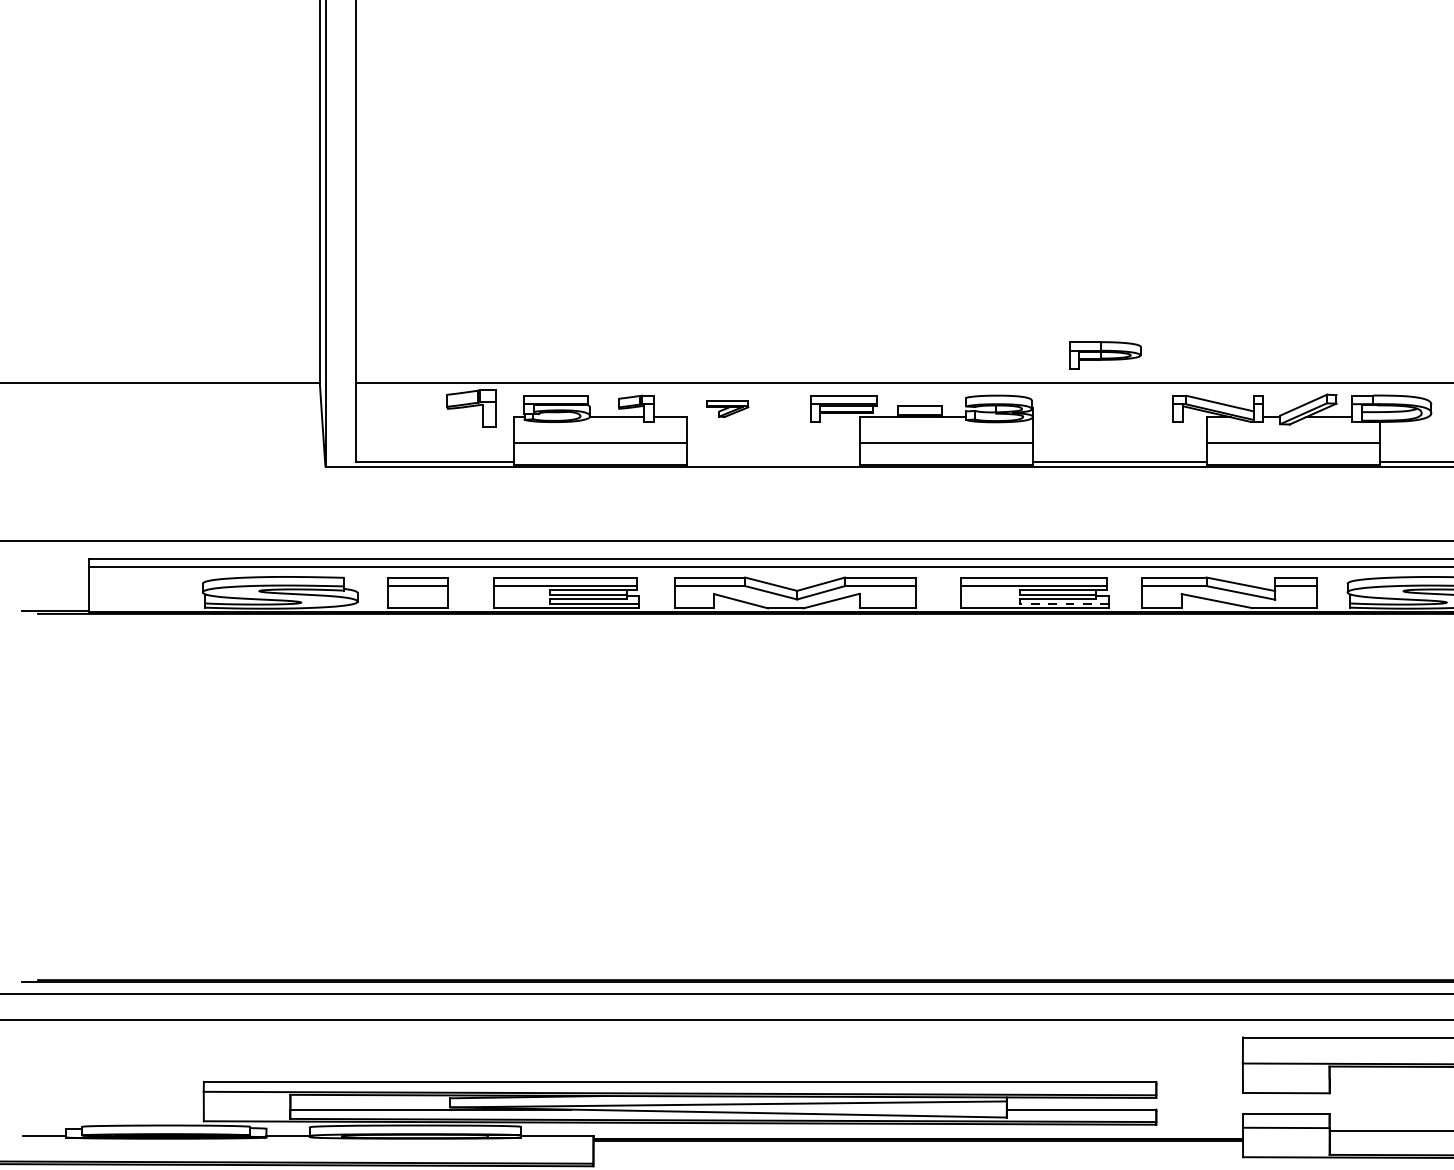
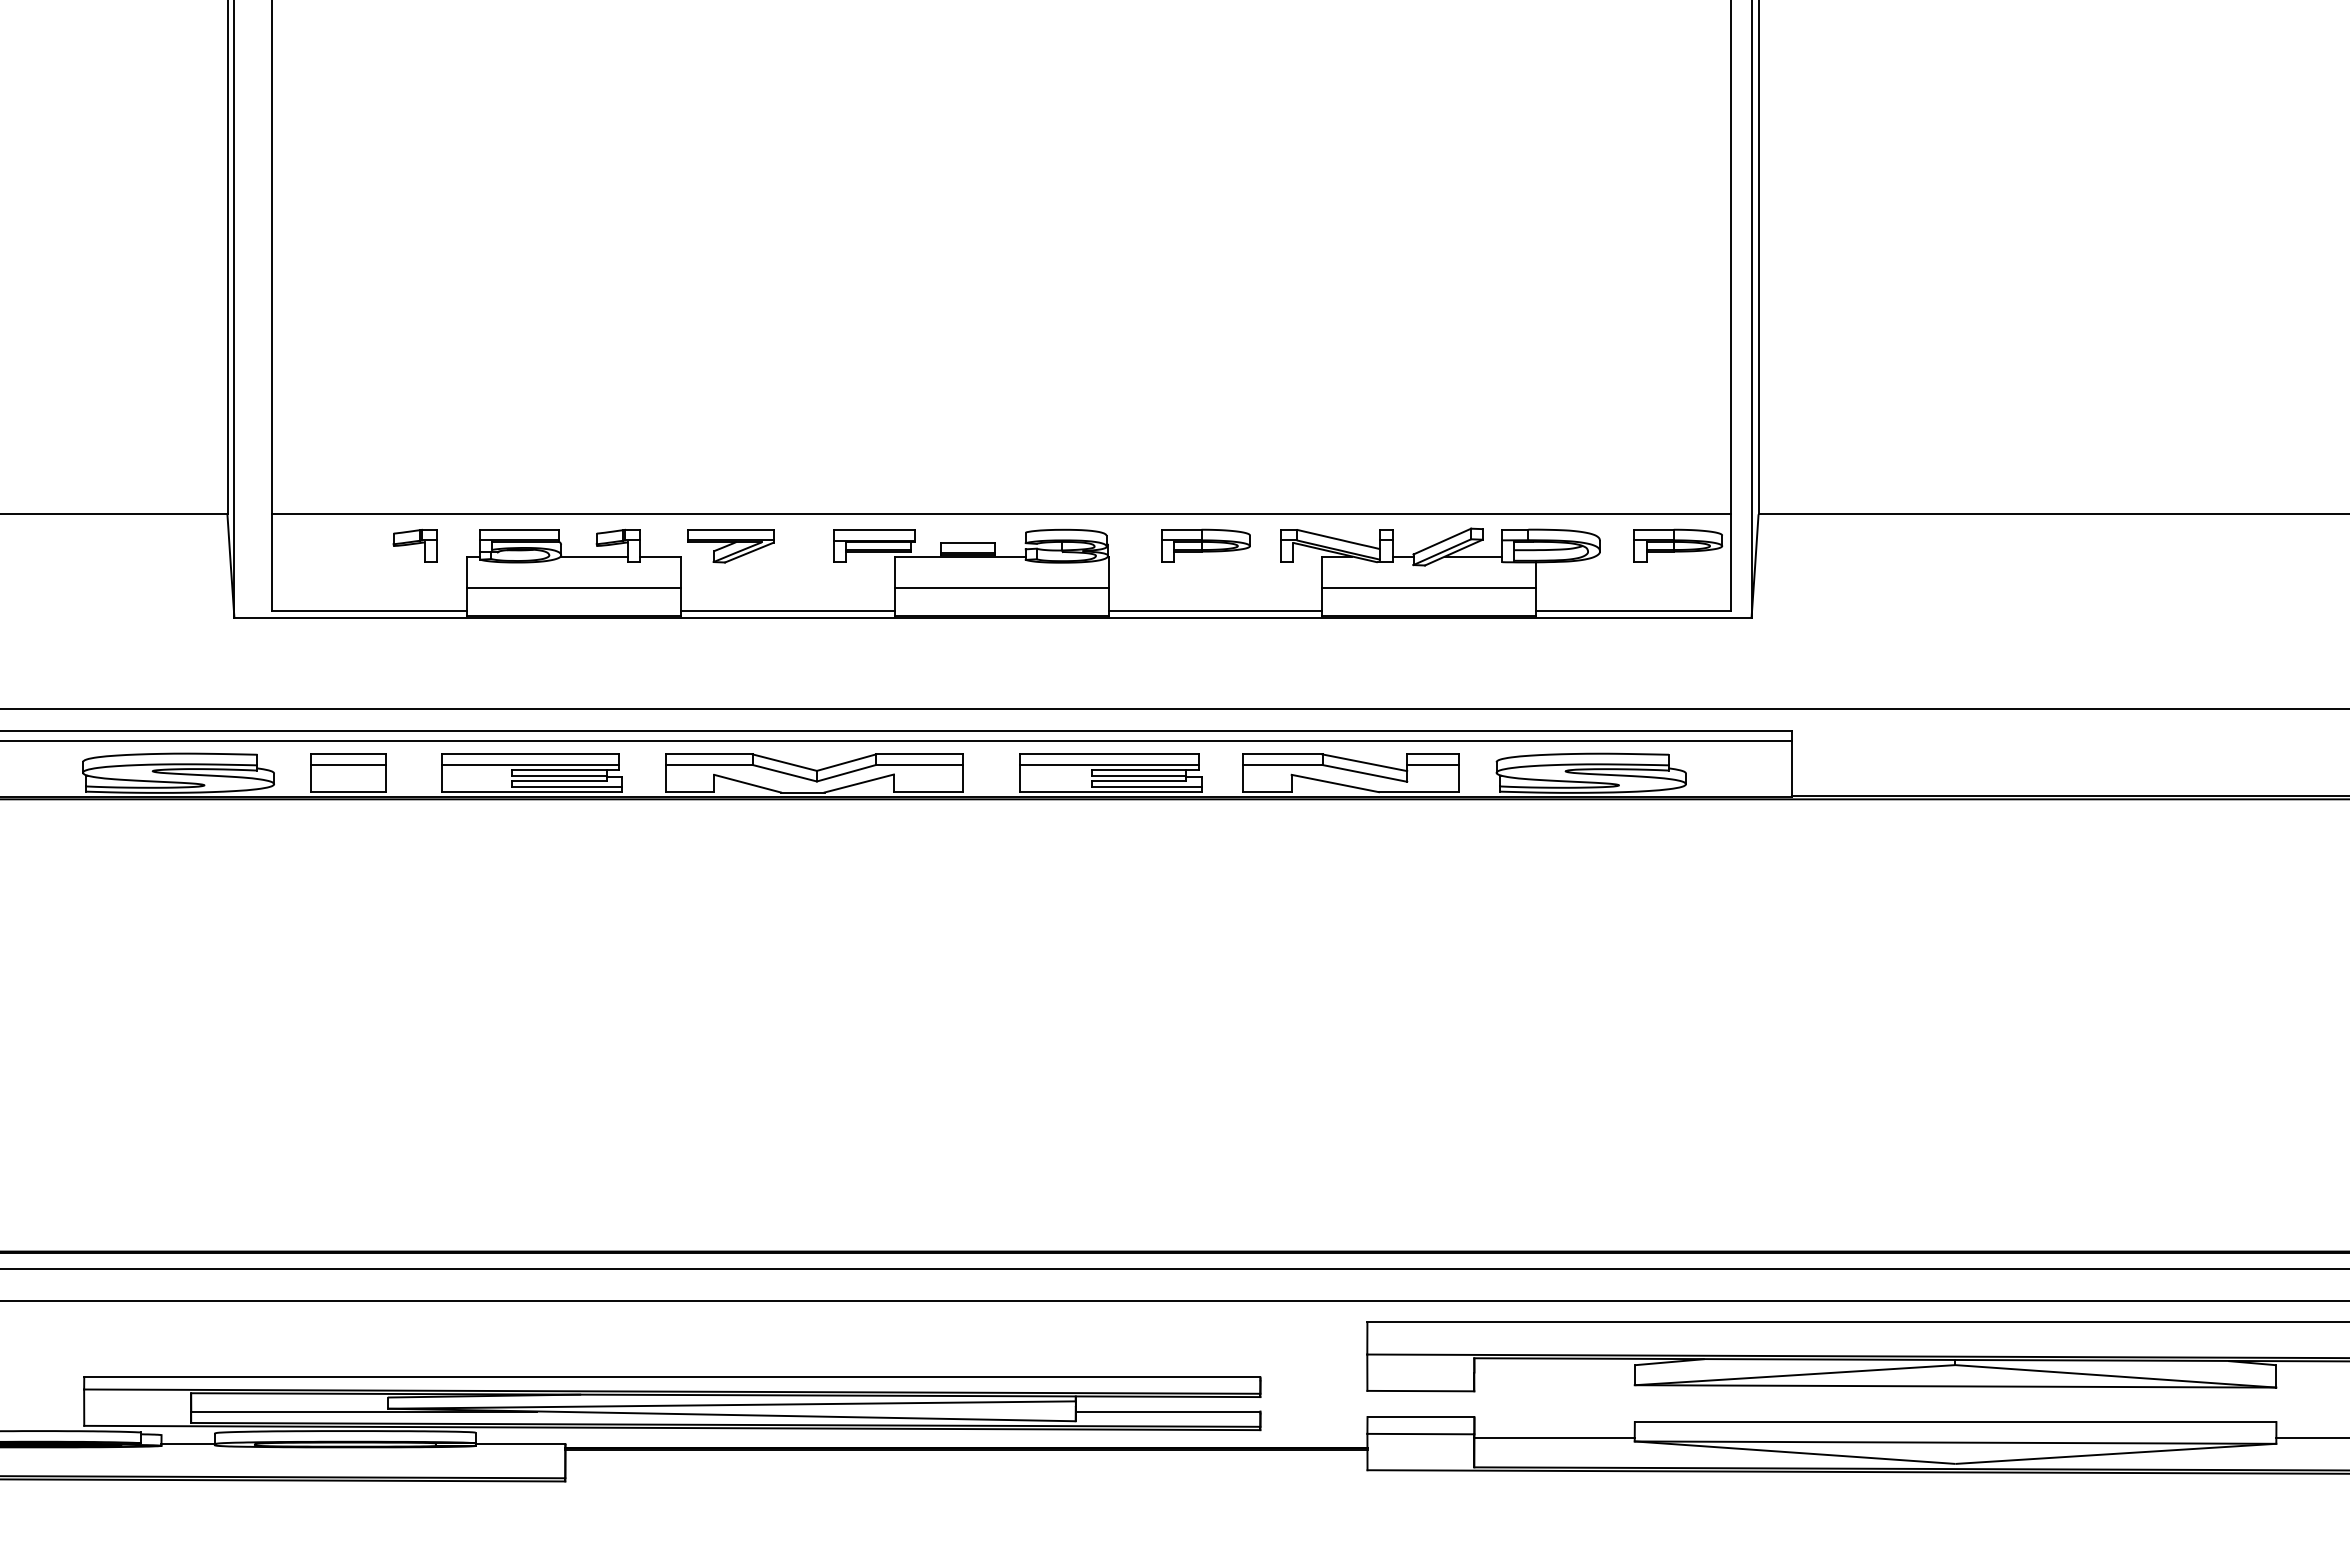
part: (1104, 354) -> (1205, 545), moved
part: (471, 408) -> (414, 545), size x0.71
part: (727, 409) -> (730, 546), size x1.67
line: (773, 461) -> (787, 611), added
line: (1064, 604) -> (1146, 787), dashed -> solid

